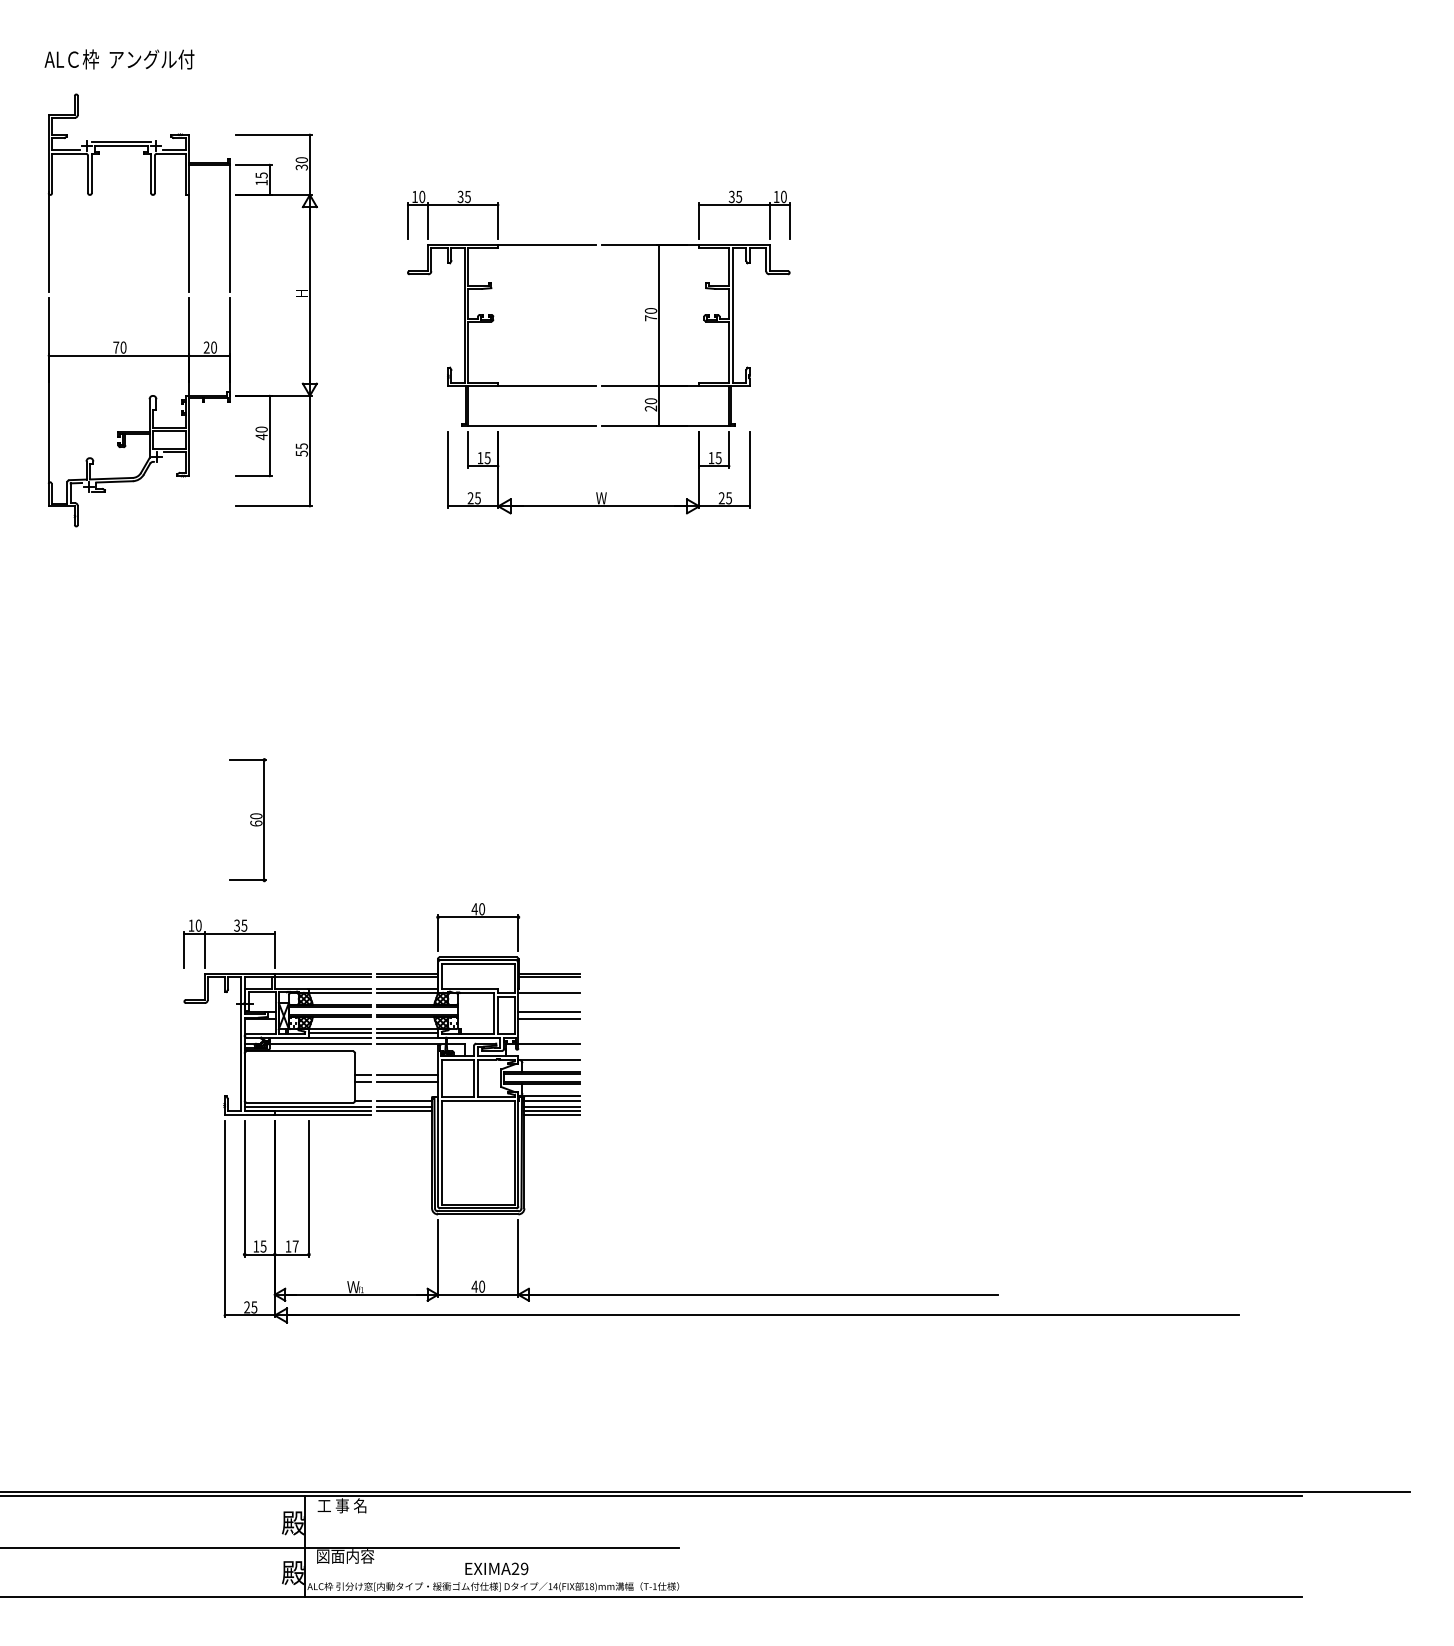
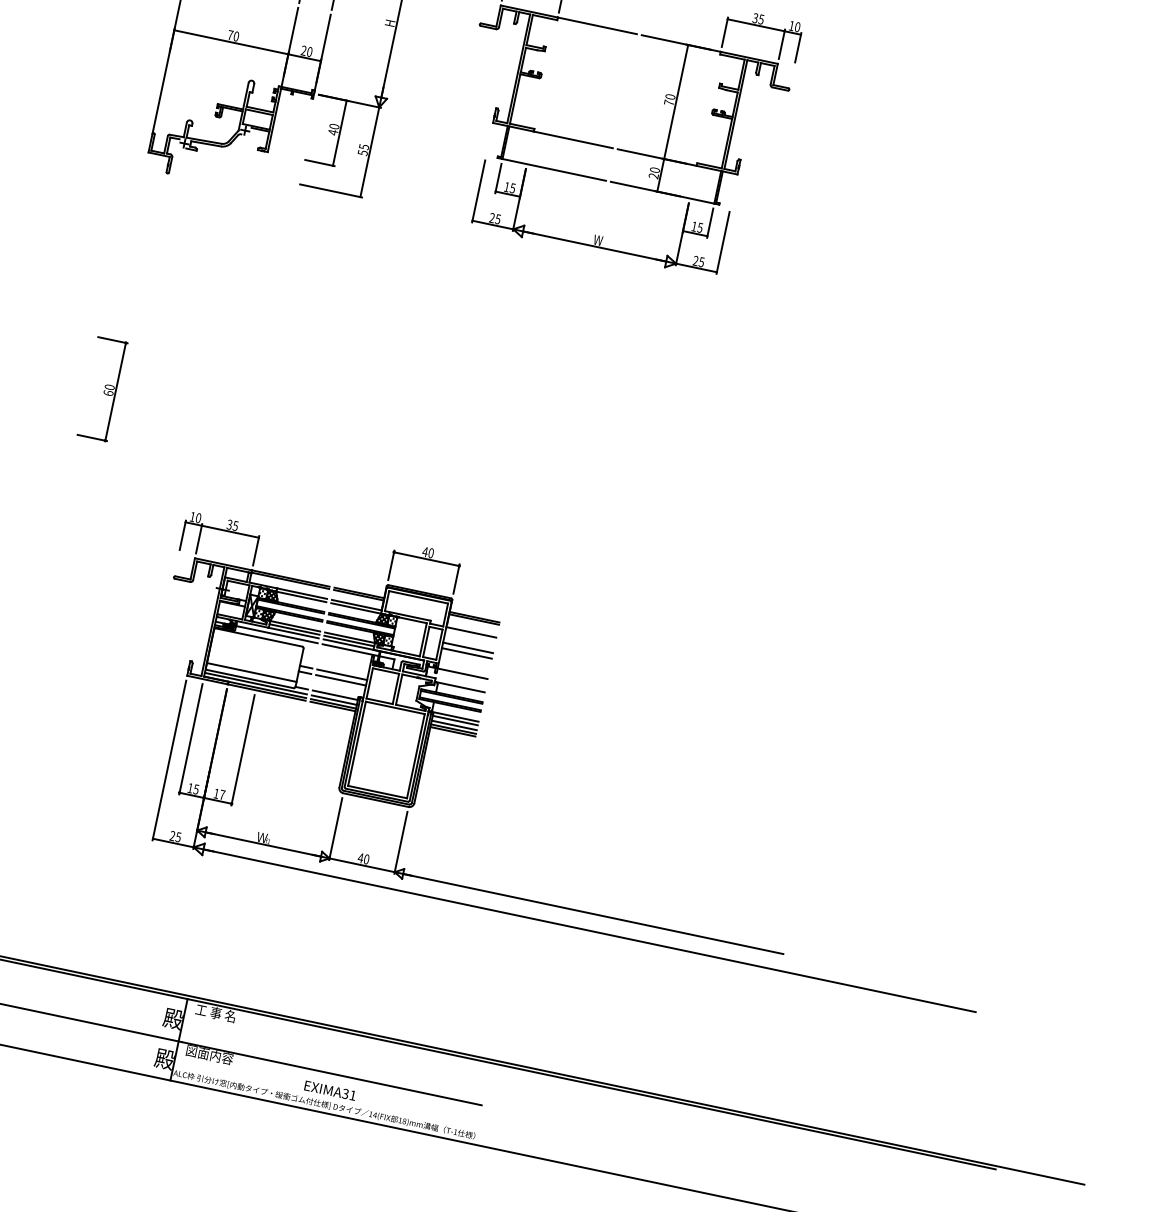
part: (247, 820) -> (101, 389), moved
line: (299, 1094) -> (251, 672), added
line: (404, 1114) -> (333, 706), added
text: (519, 1568) -> (348, 1094), EXIMA29 -> EXIMA31

